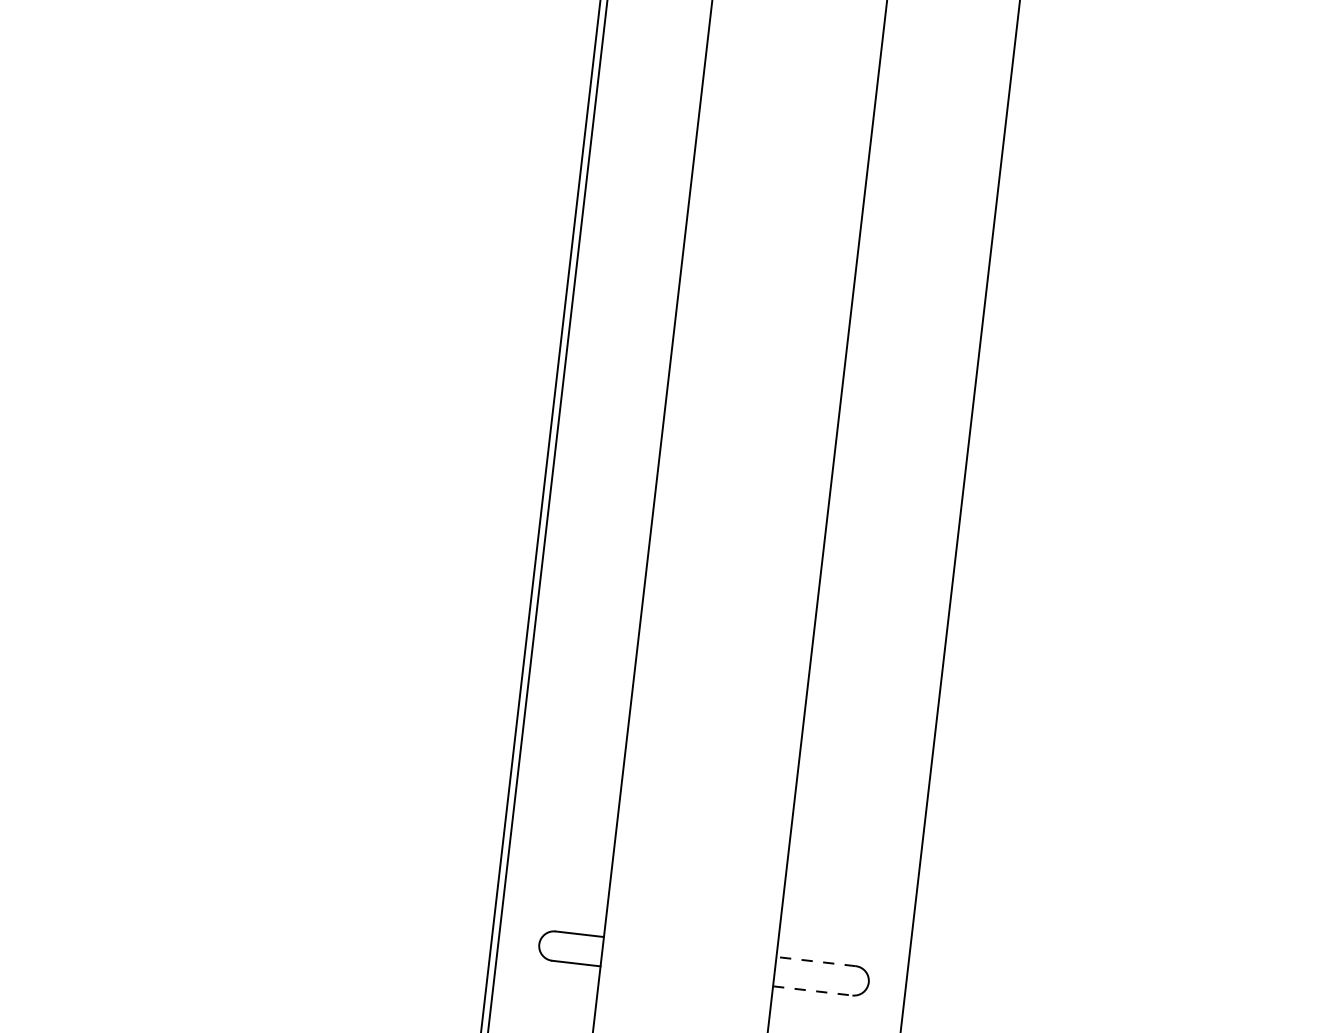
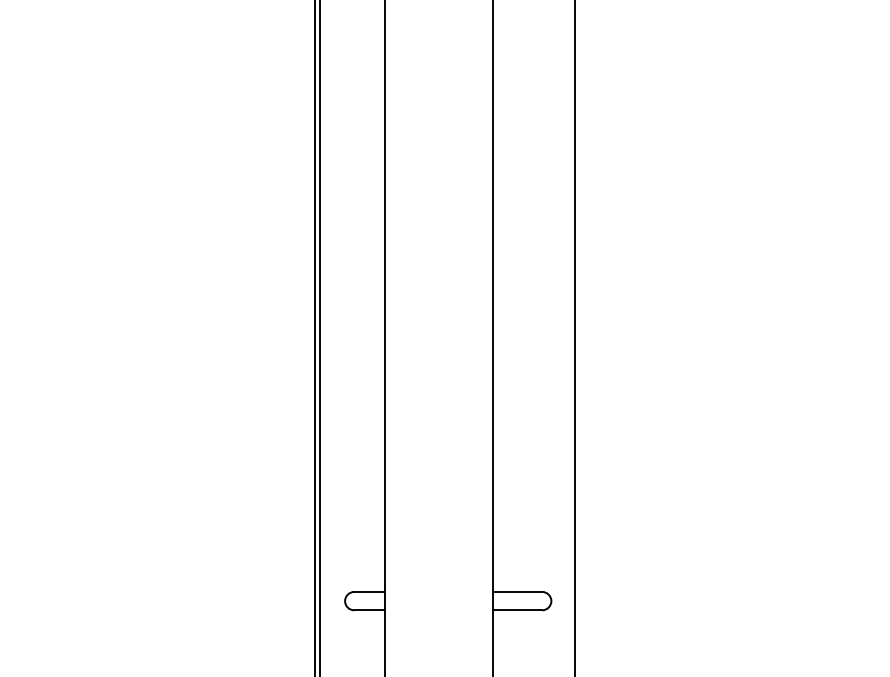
line: (816, 960) -> (517, 591), dashed -> solid
line: (812, 991) -> (517, 610), dashed -> solid

